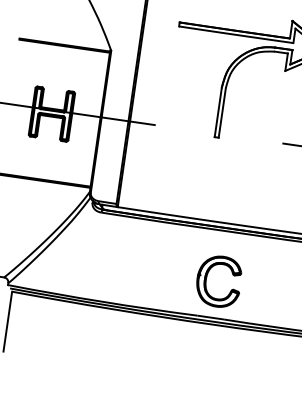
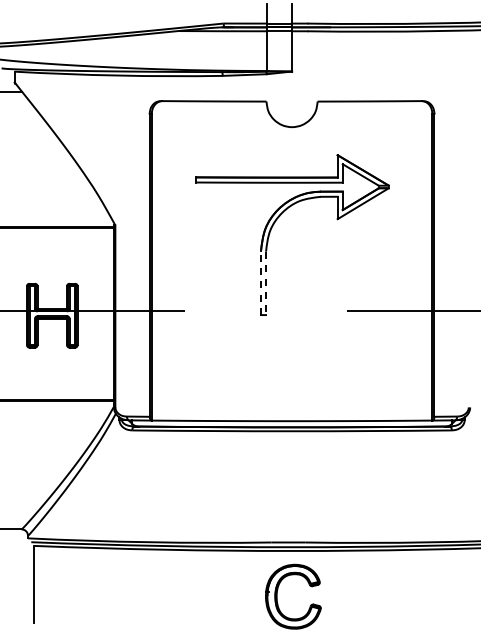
line: (217, 112) -> (260, 283), solid -> dashed
line: (222, 113) -> (266, 283), solid -> dashed
part: (206, 279) -> (277, 596), moved

